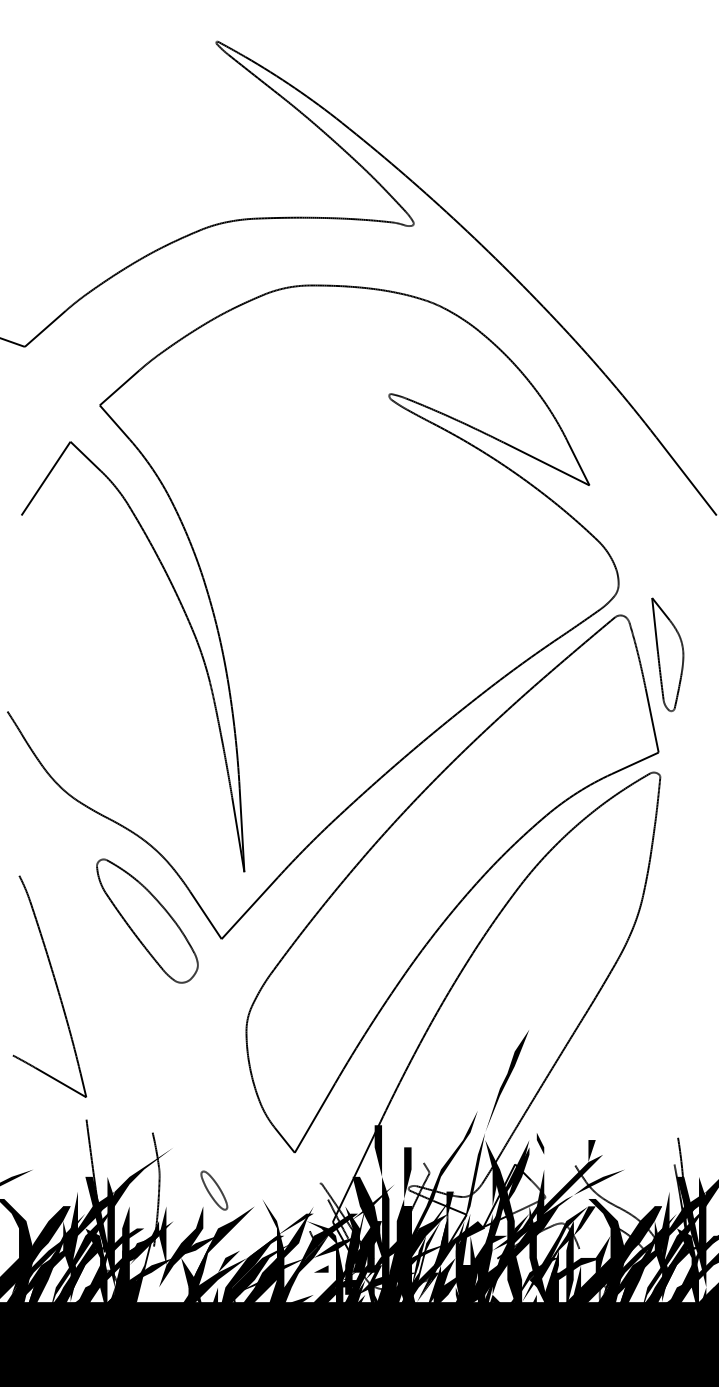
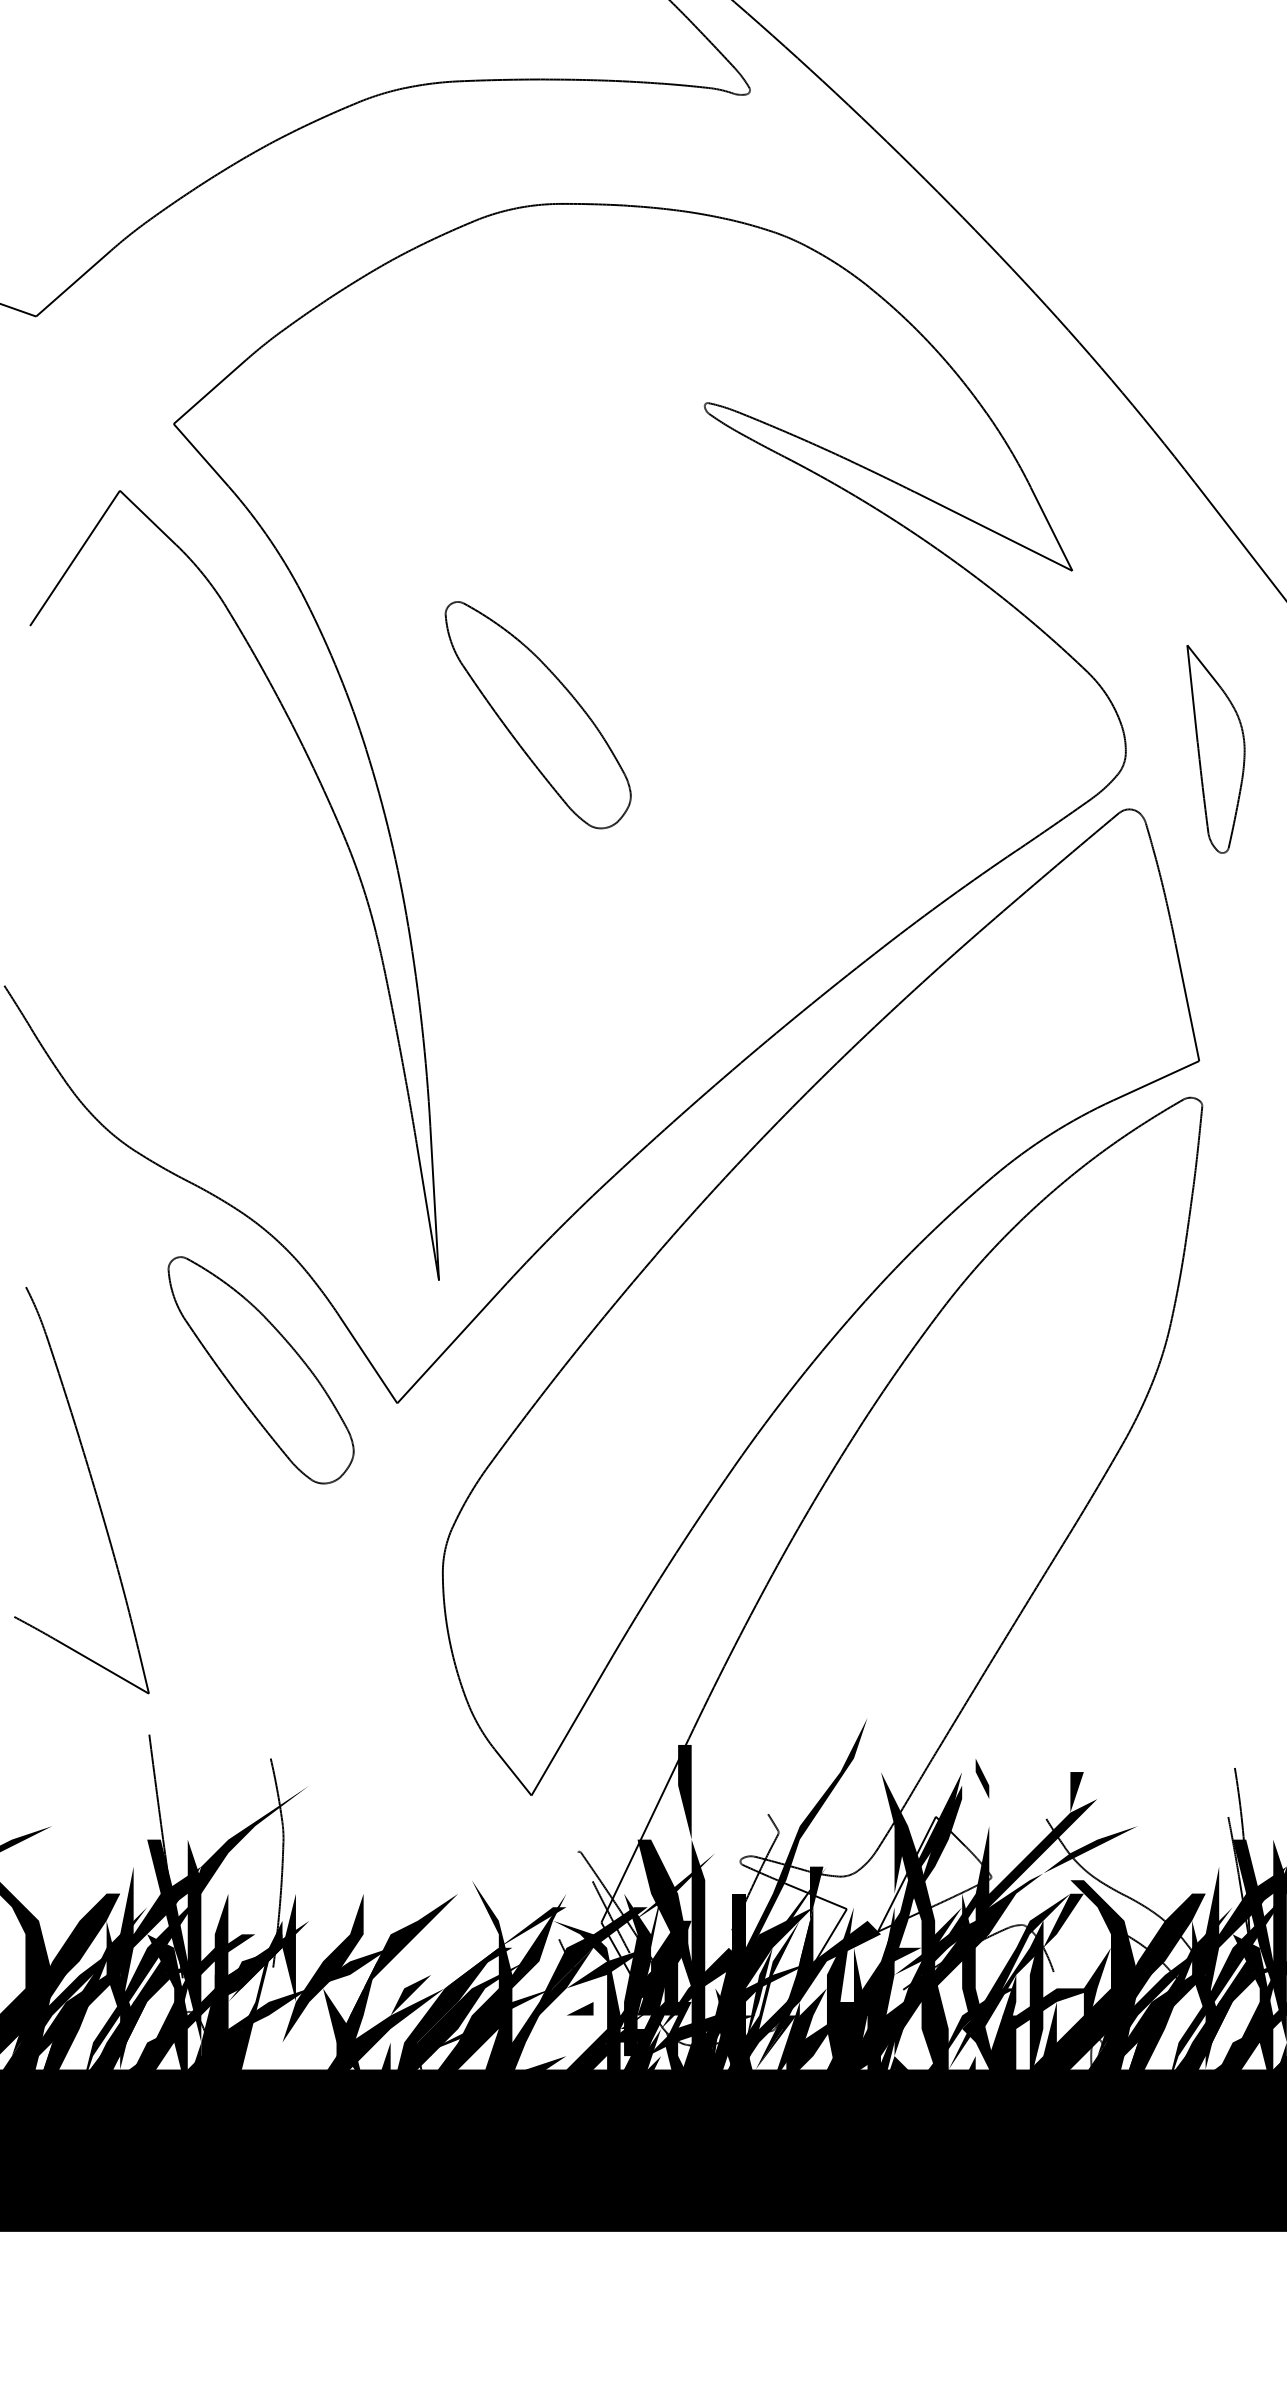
part: (298, 563) -> (538, 714), added
part: (667, 654) -> (1215, 748), moved
fill: (492, 1176) -> (894, 1838), removed
part: (214, 1190) -> (384, 1864), removed
fill: (400, 1246) -> (725, 1967), removed

